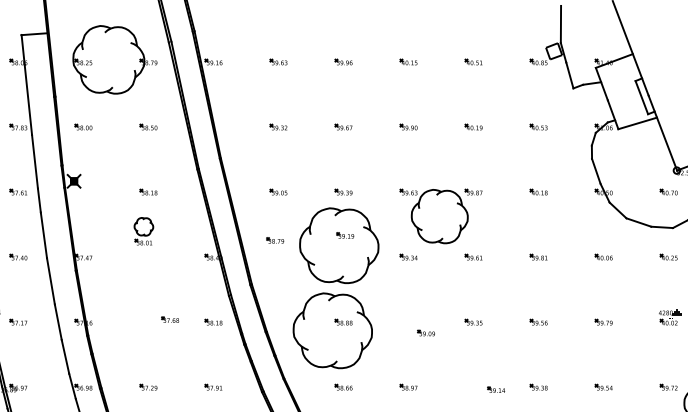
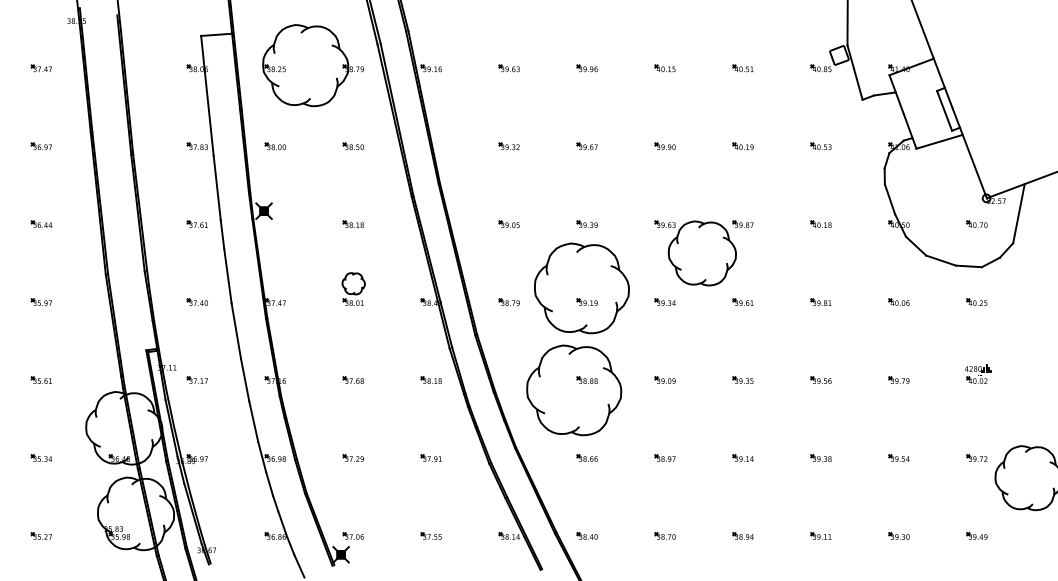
part: (143, 230) -> (353, 288), moved
part: (344, 234) -> (586, 301), moved
part: (274, 239) -> (508, 301), moved
part: (169, 319) -> (352, 379), moved
part: (425, 332) -> (664, 379), moved
part: (495, 389) -> (742, 457), moved

